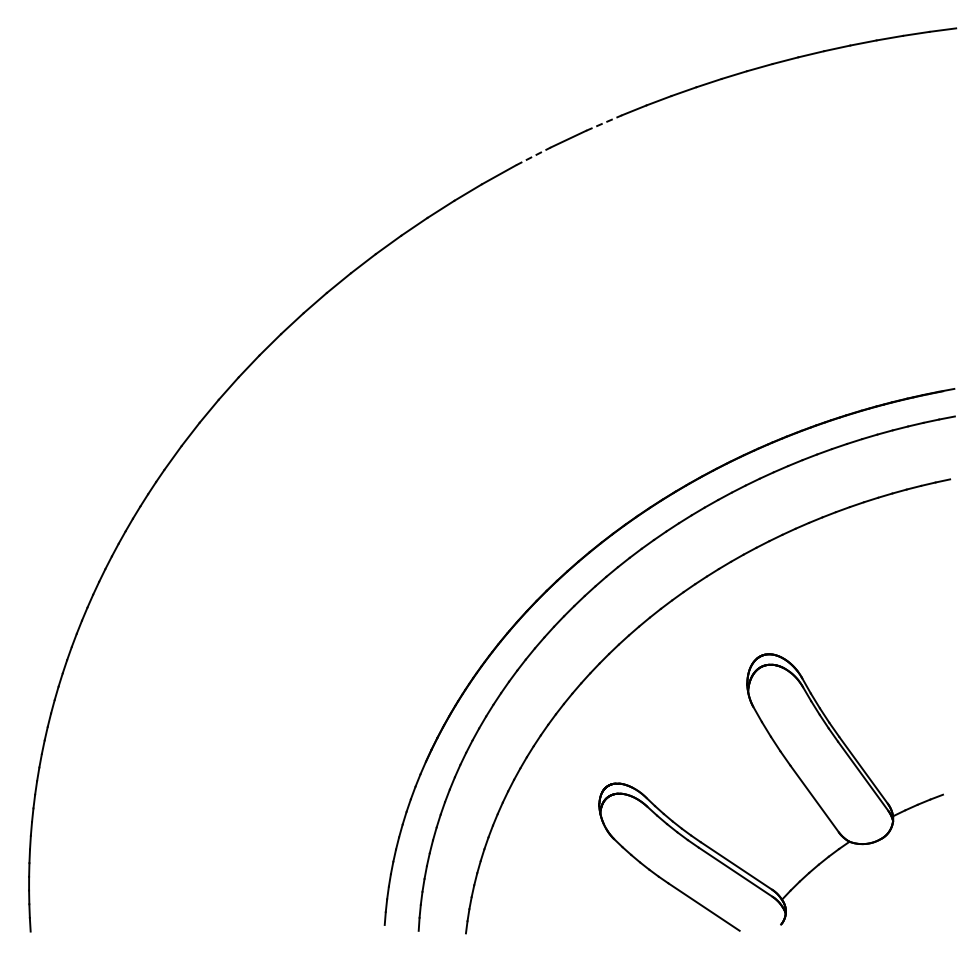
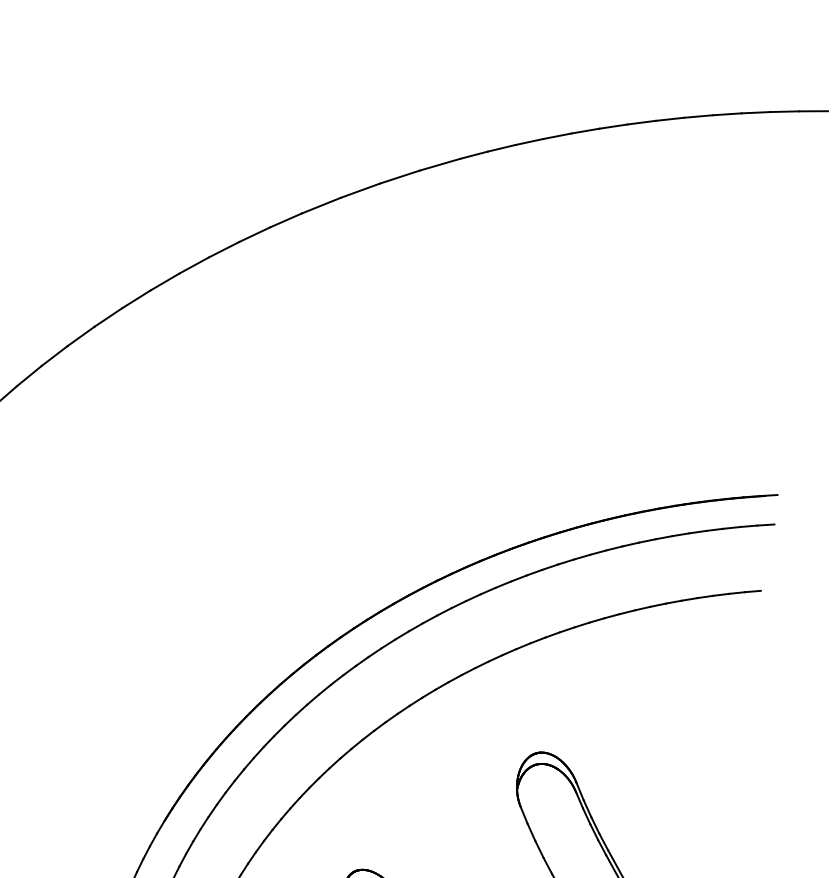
line: (604, 123) -> (440, 165), dashed -> solid
line: (533, 156) -> (360, 190), dashed -> solid

